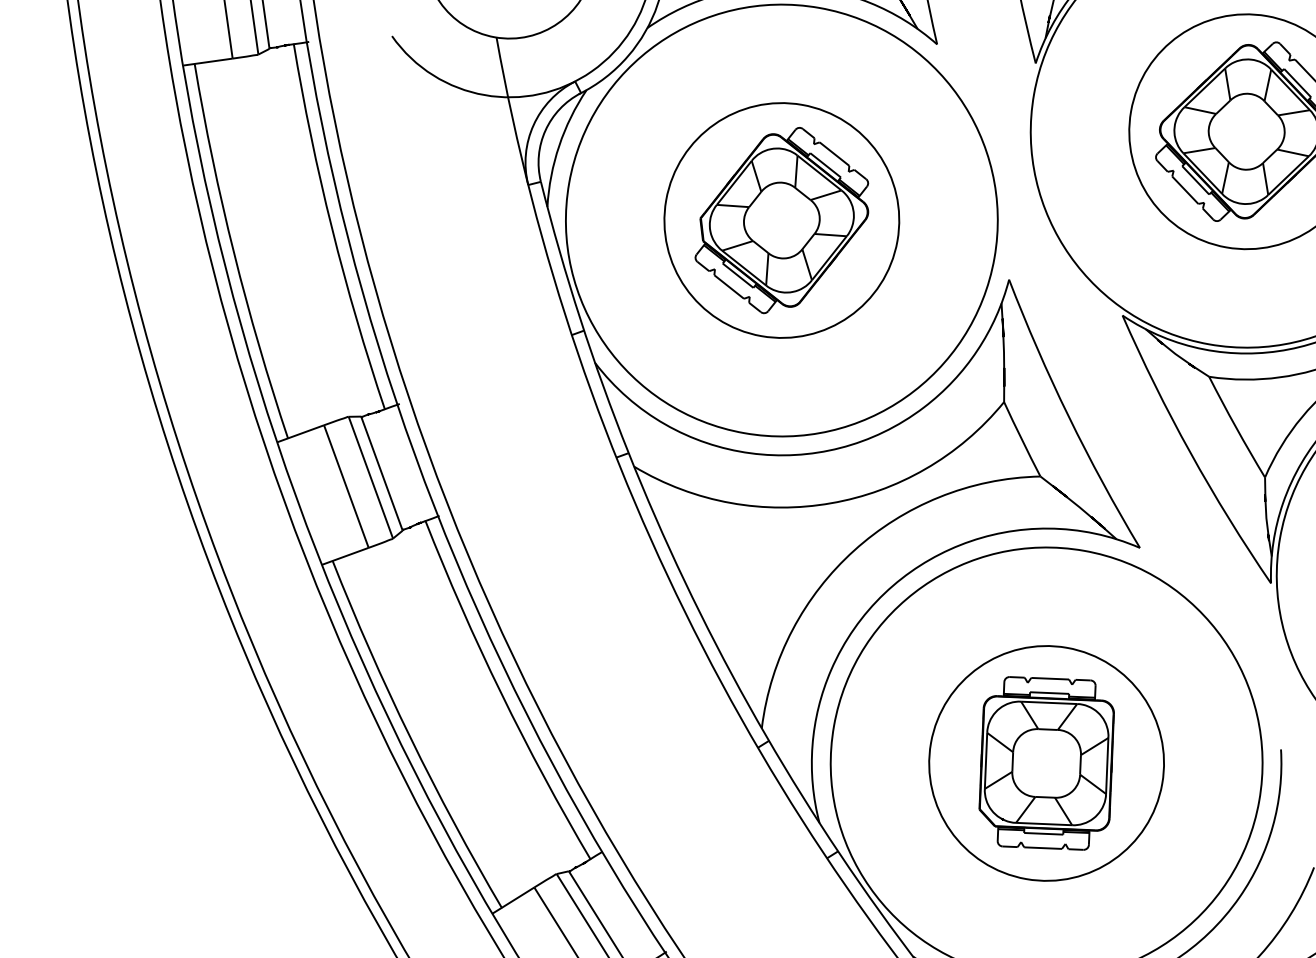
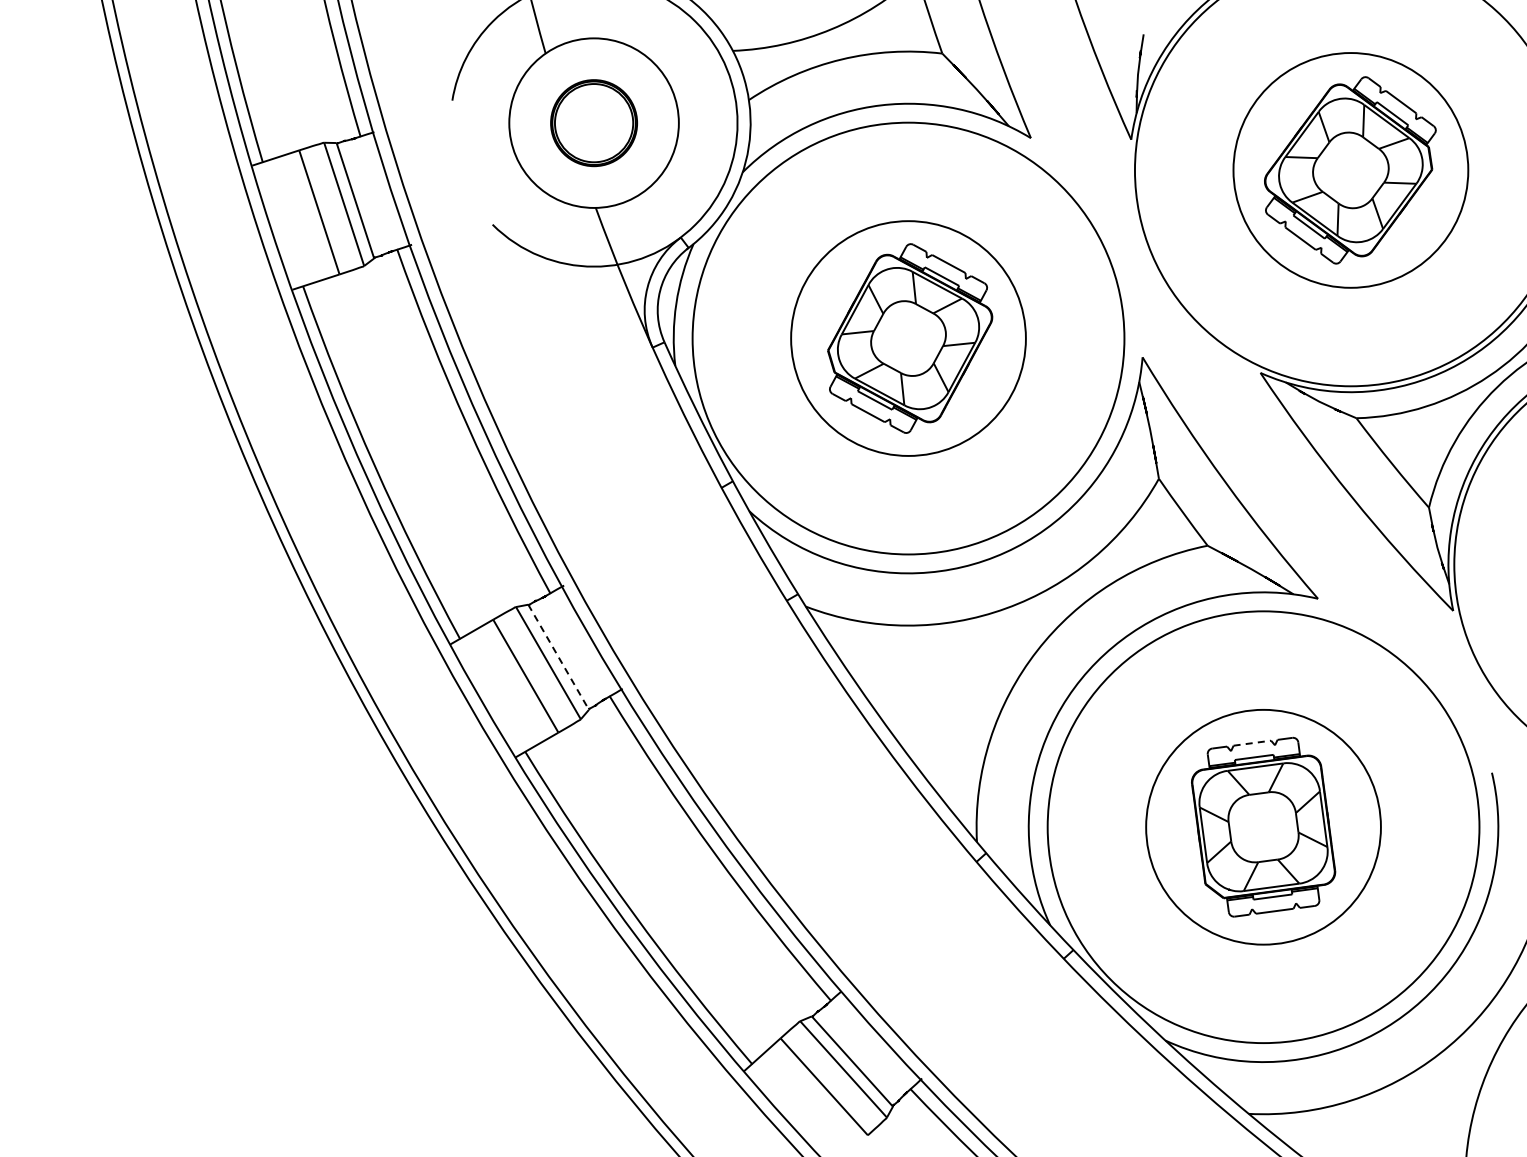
line: (381, 473) -> (558, 657), solid -> dashed
line: (1050, 679) -> (1252, 743), solid -> dashed

